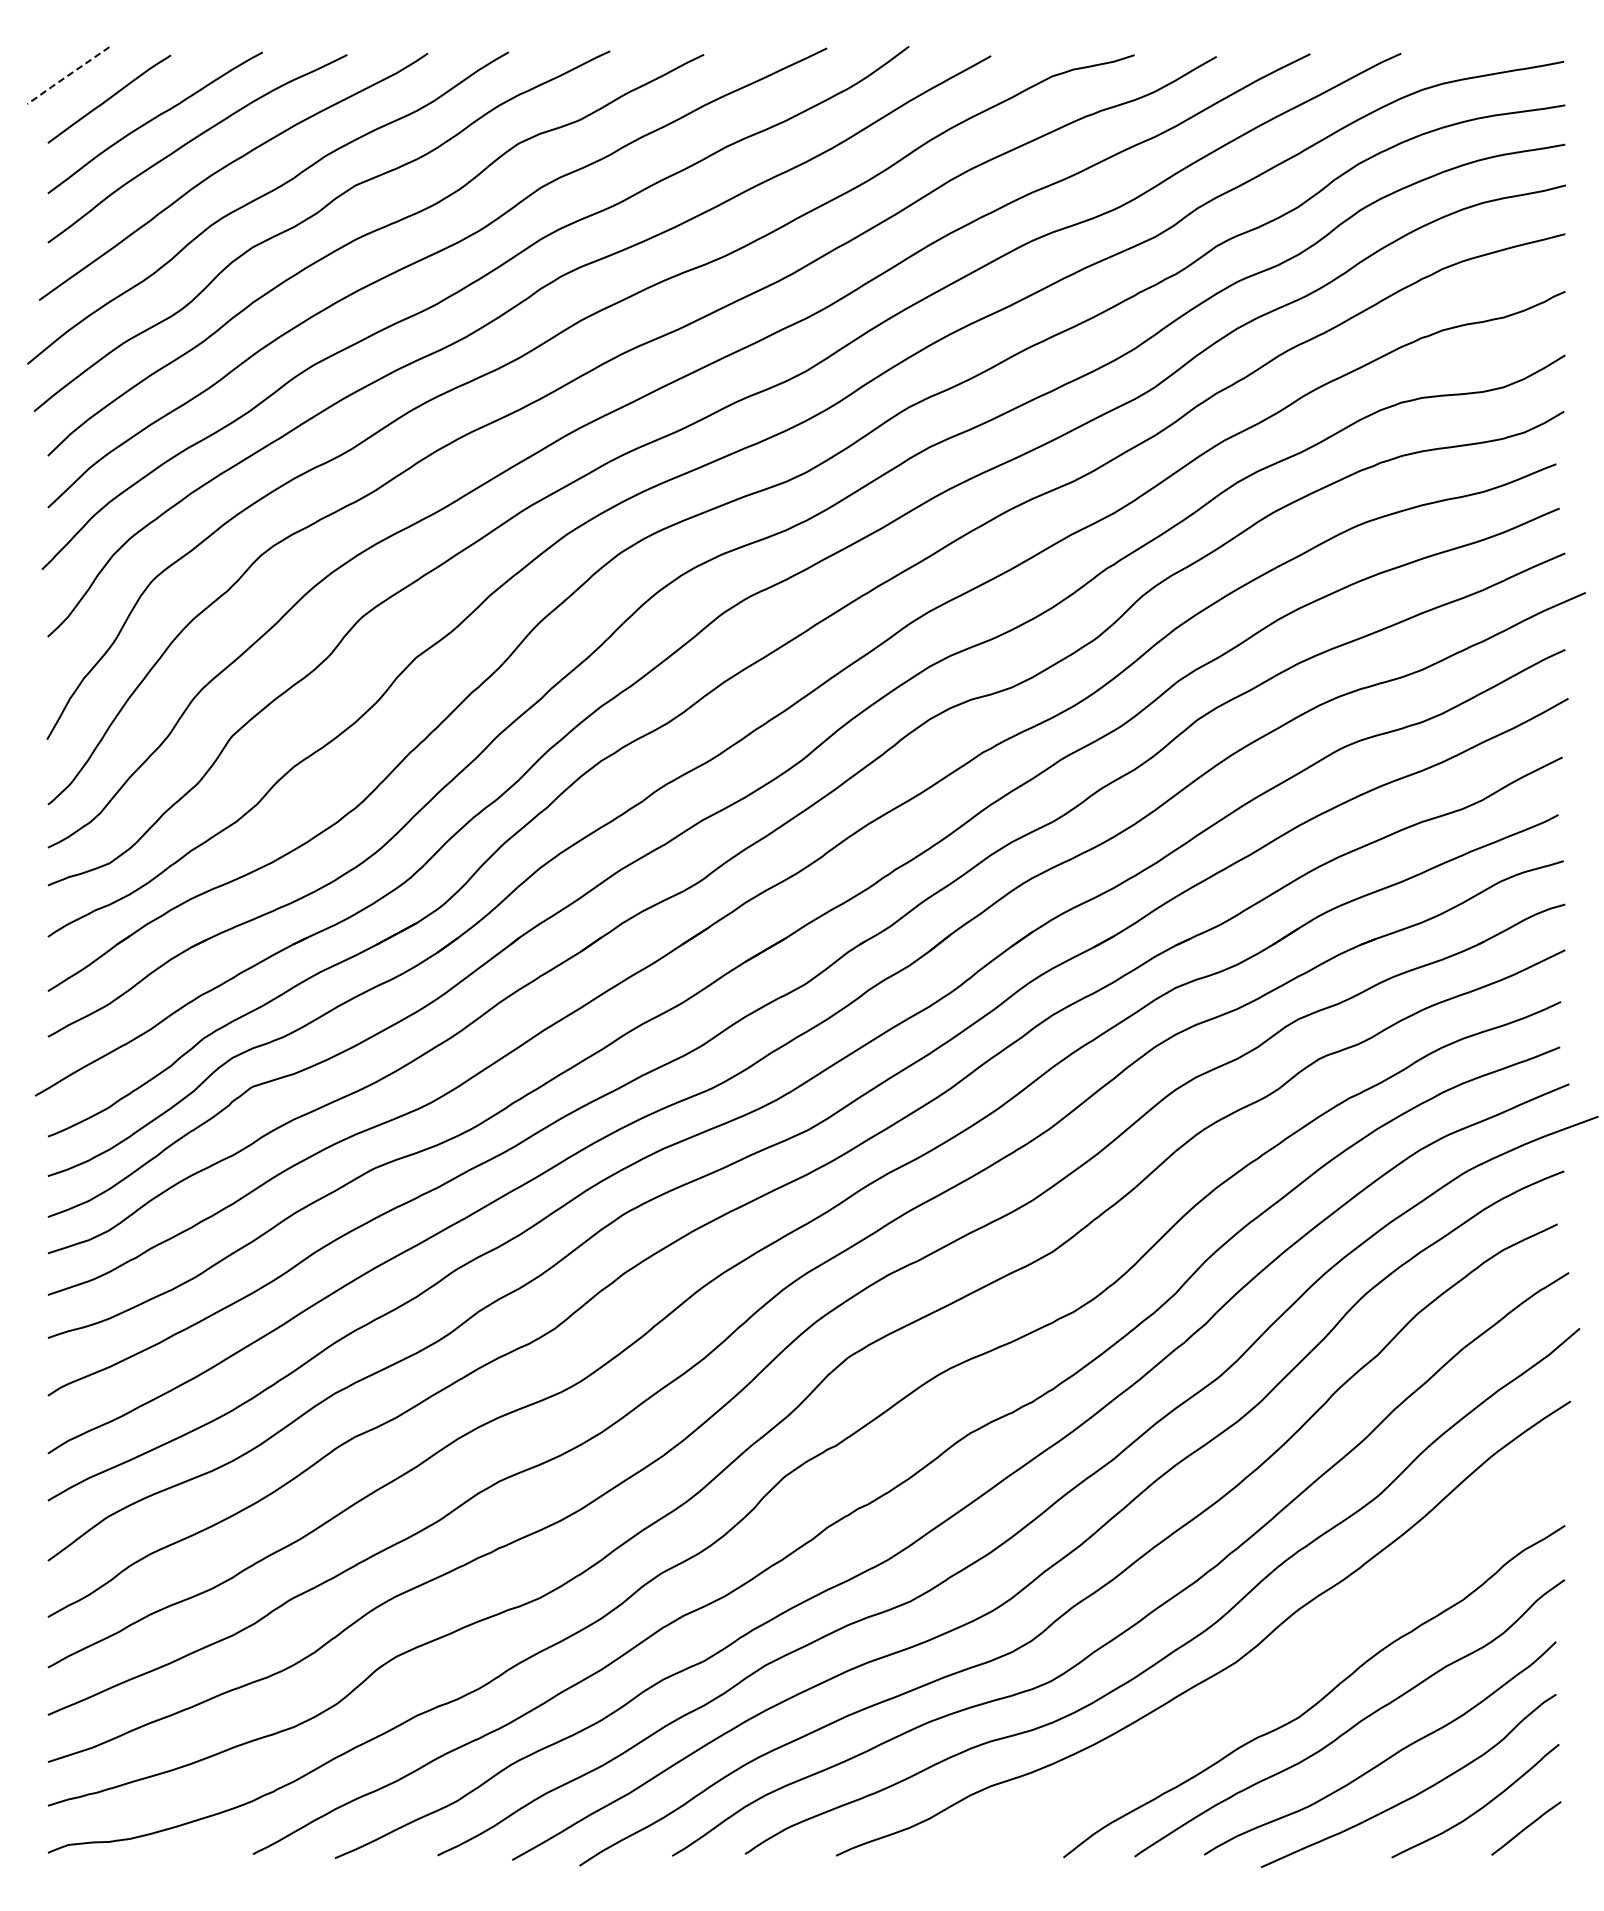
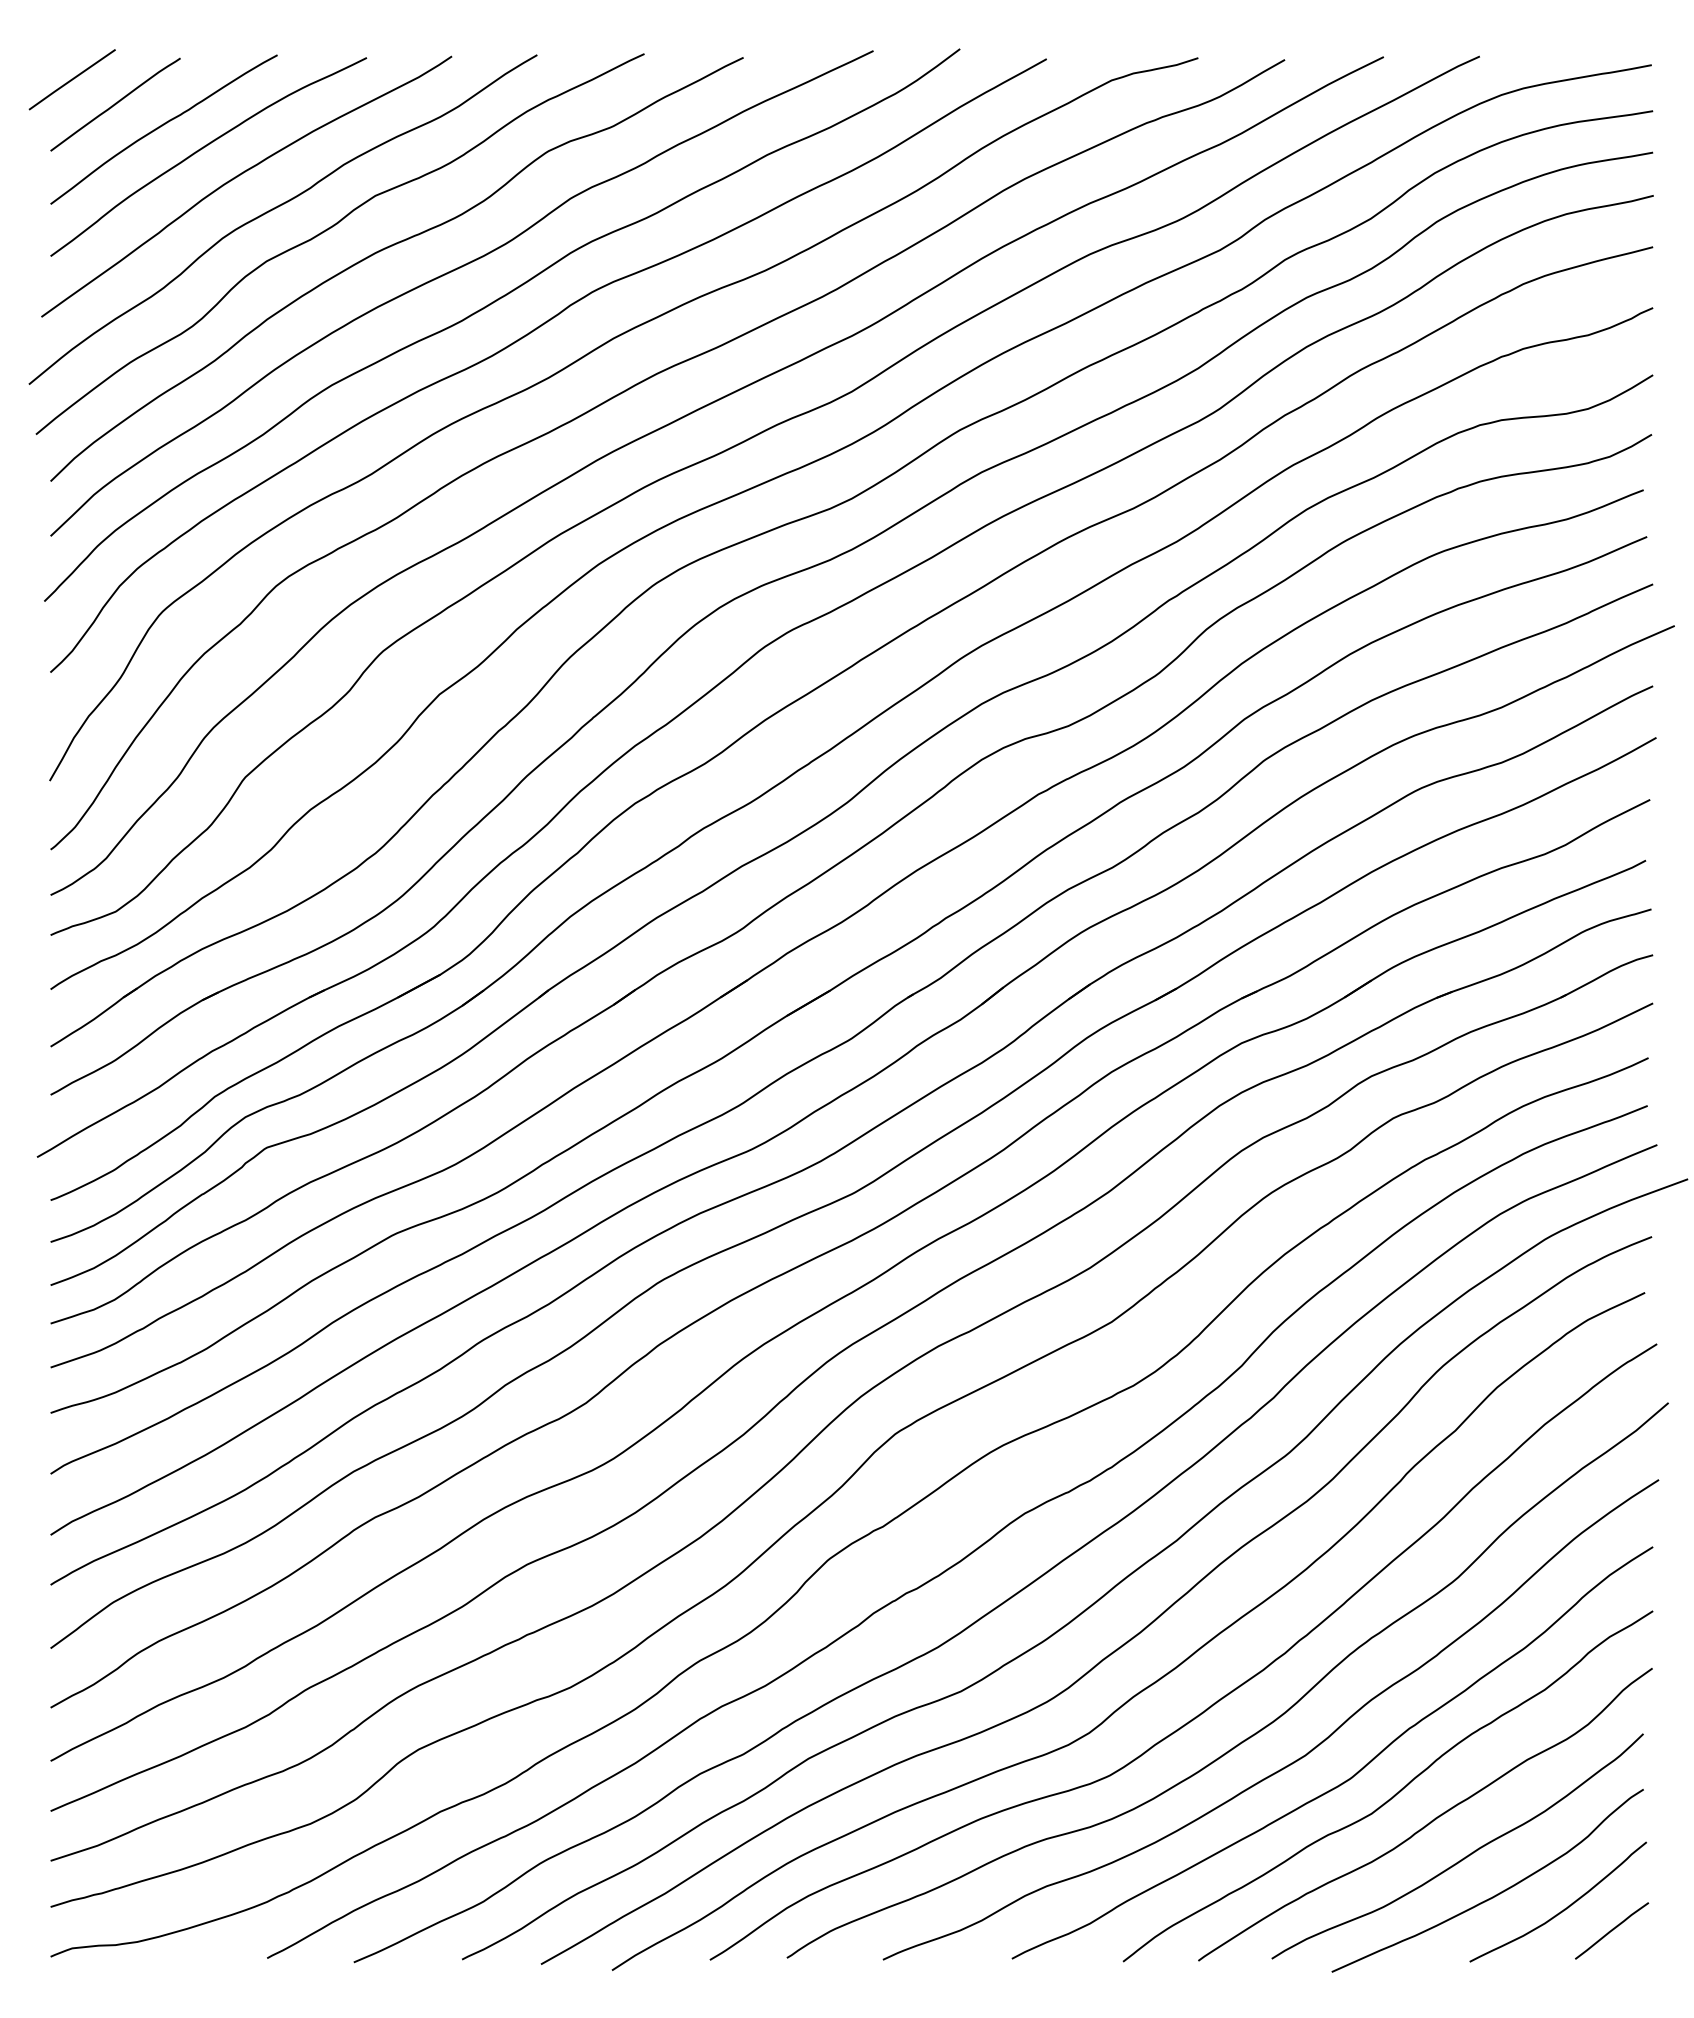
line: (67, 75) -> (71, 79), dashed -> solid
curve: (1281, 1680) -> (1353, 1774), added

